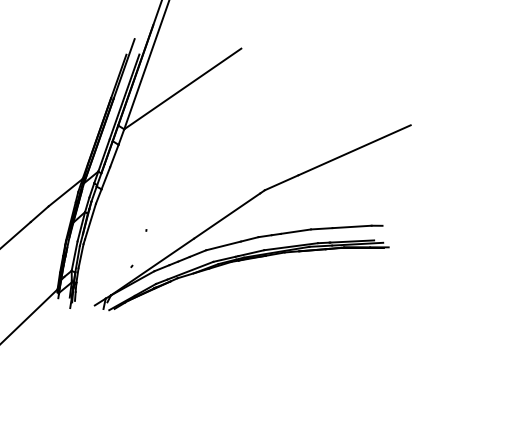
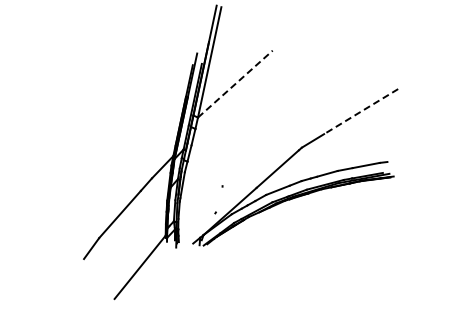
line: (183, 88) -> (235, 83), solid -> dashed
line: (353, 149) -> (360, 111), solid -> dashed

